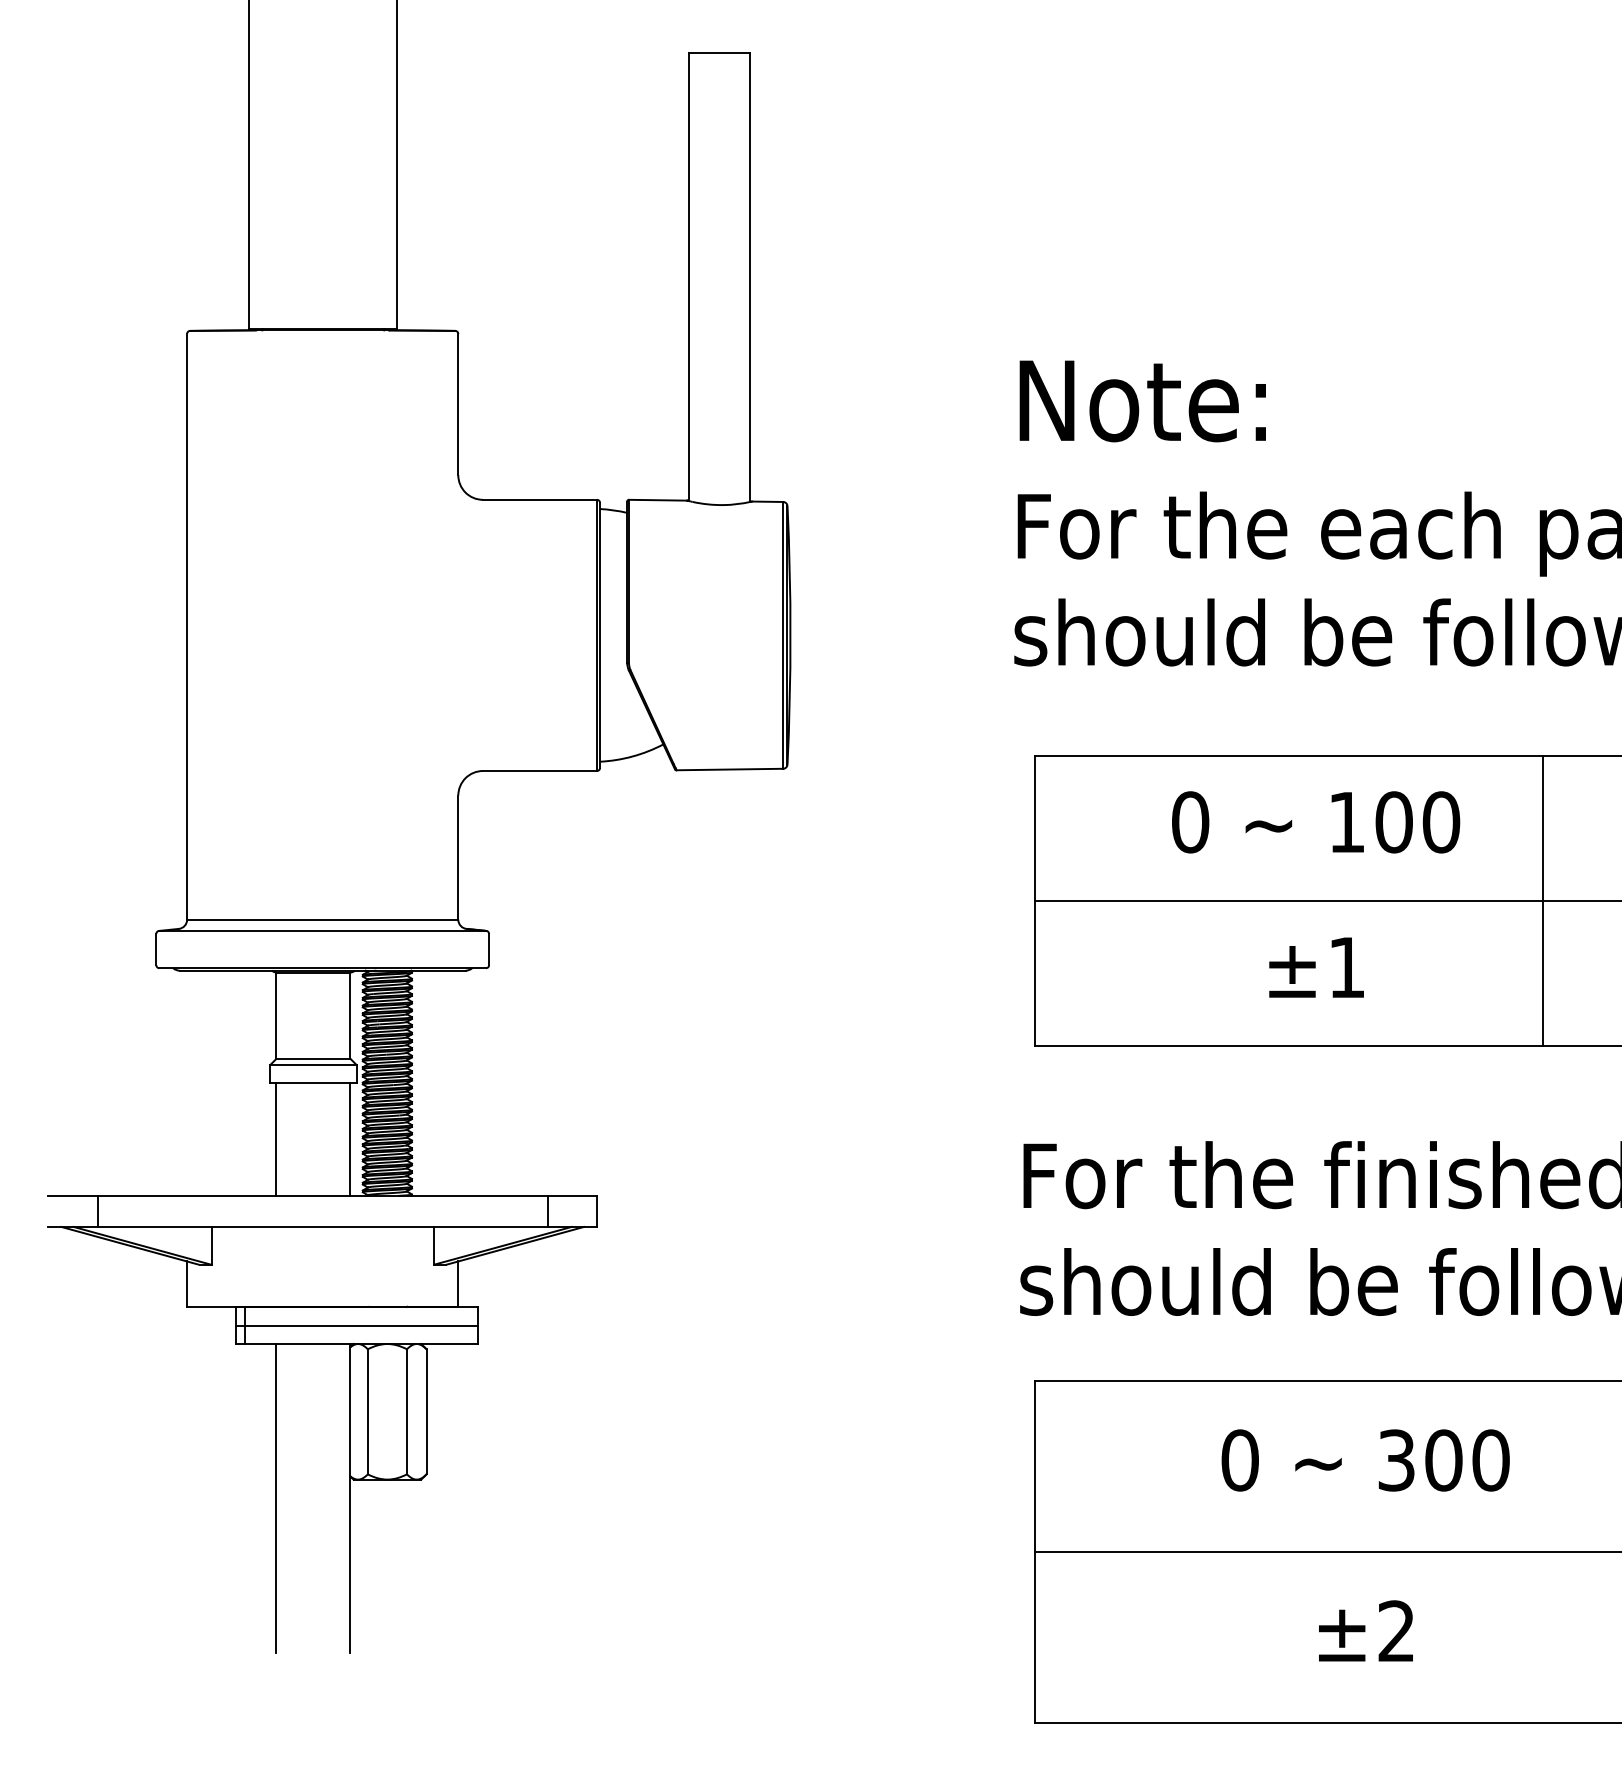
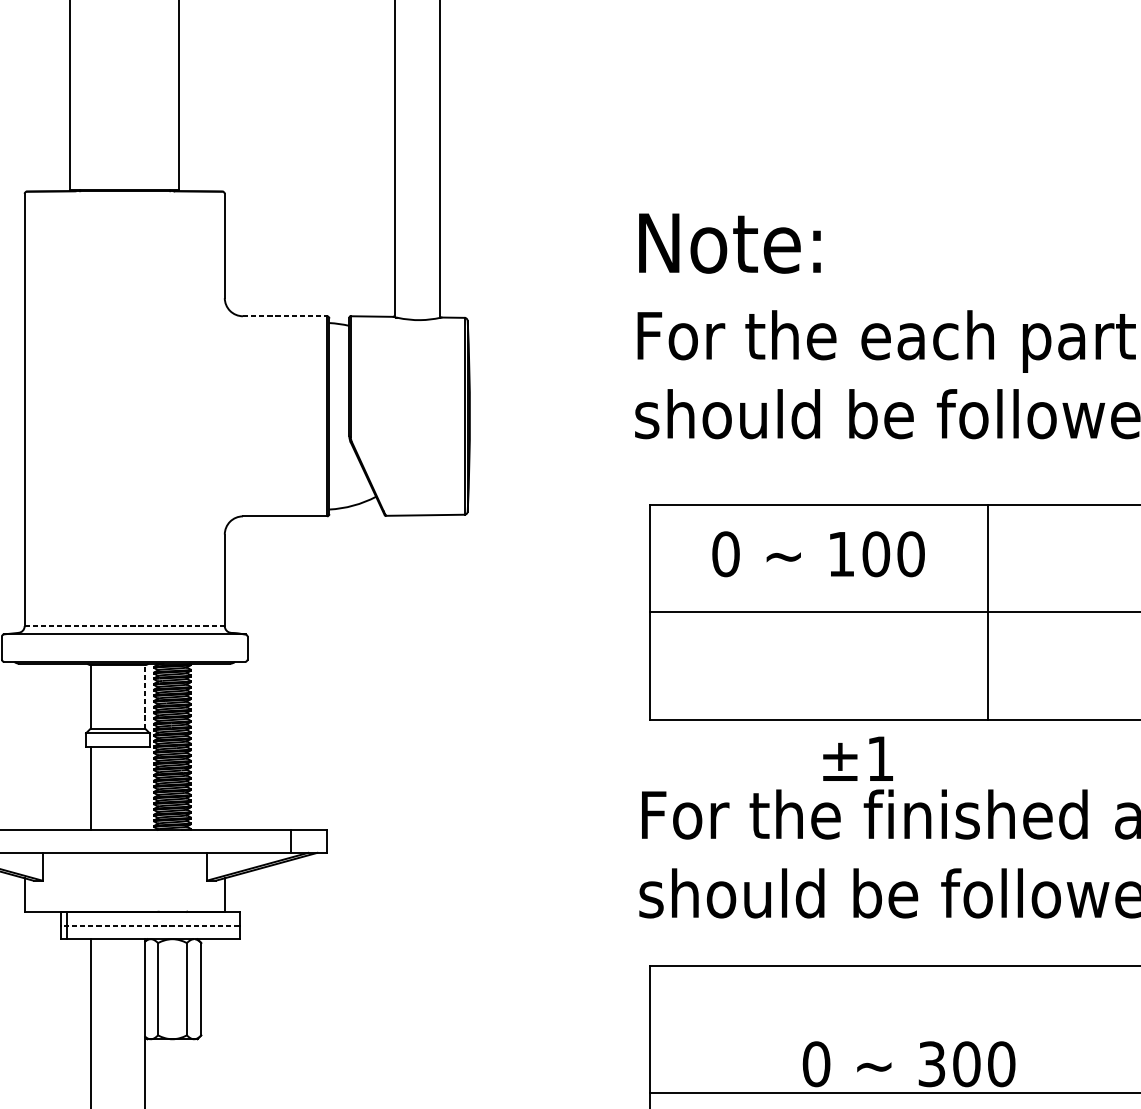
line: (540, 499) -> (285, 316), solid -> dashed
text: (1316, 822) -> (818, 554), moved
line: (1543, 900) -> (988, 611), moved
line: (322, 919) -> (124, 625), solid -> dashed
text: (1316, 967) -> (858, 758), moved
line: (350, 1015) -> (145, 696), solid -> dashed
line: (350, 1139) -> (145, 788), removed
line: (356, 1325) -> (149, 925), solid -> dashed
text: (1365, 1460) -> (908, 1064), moved

